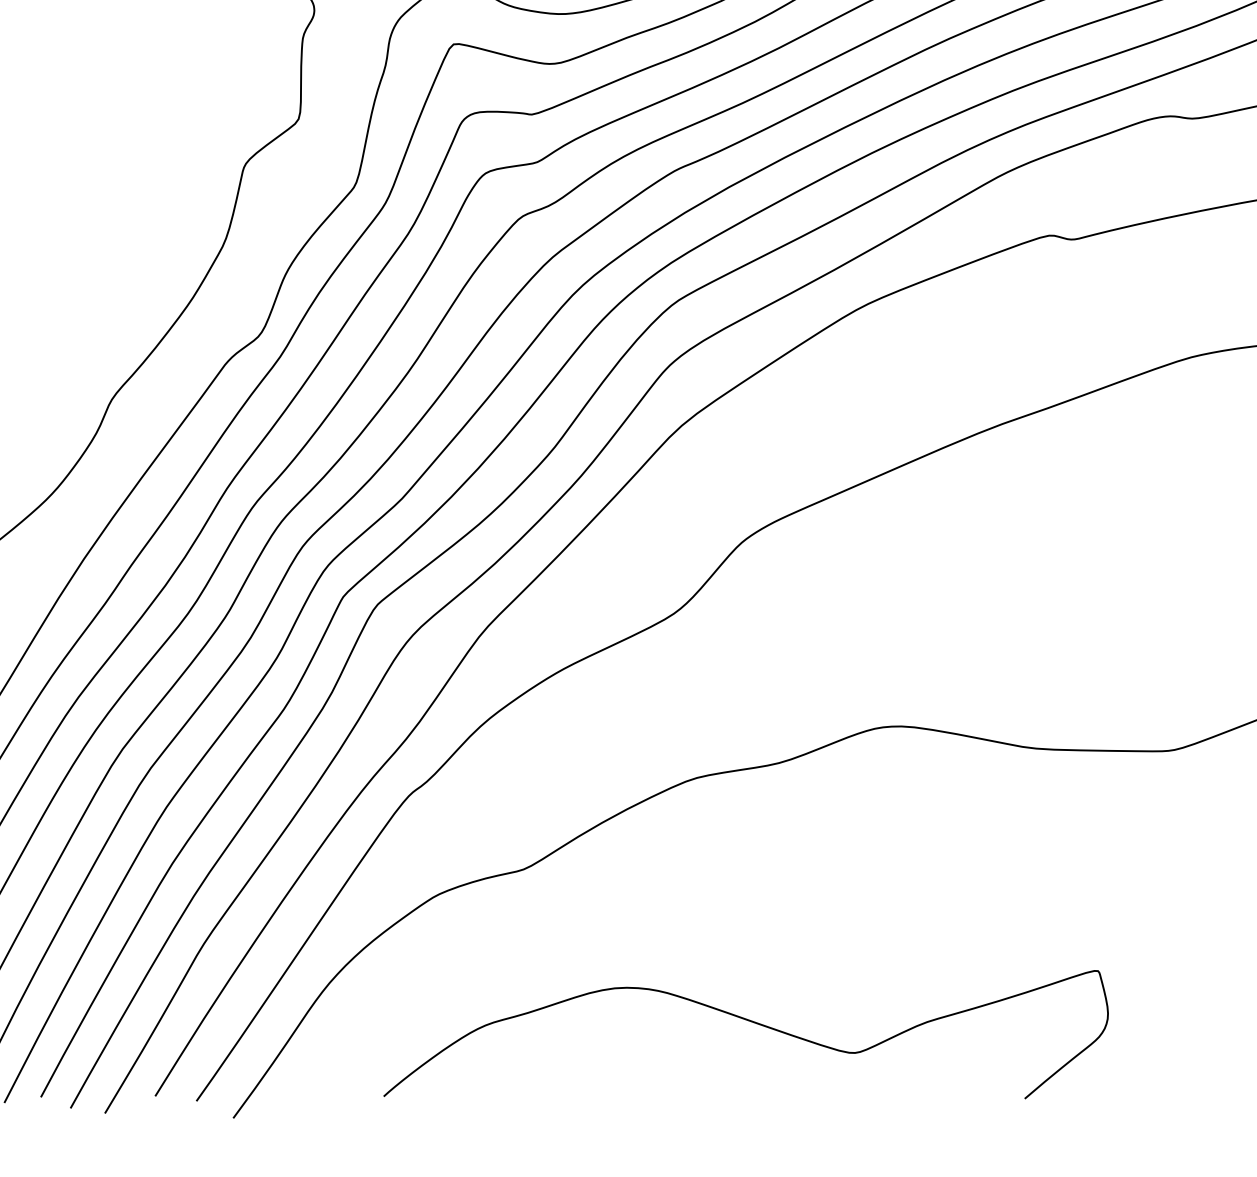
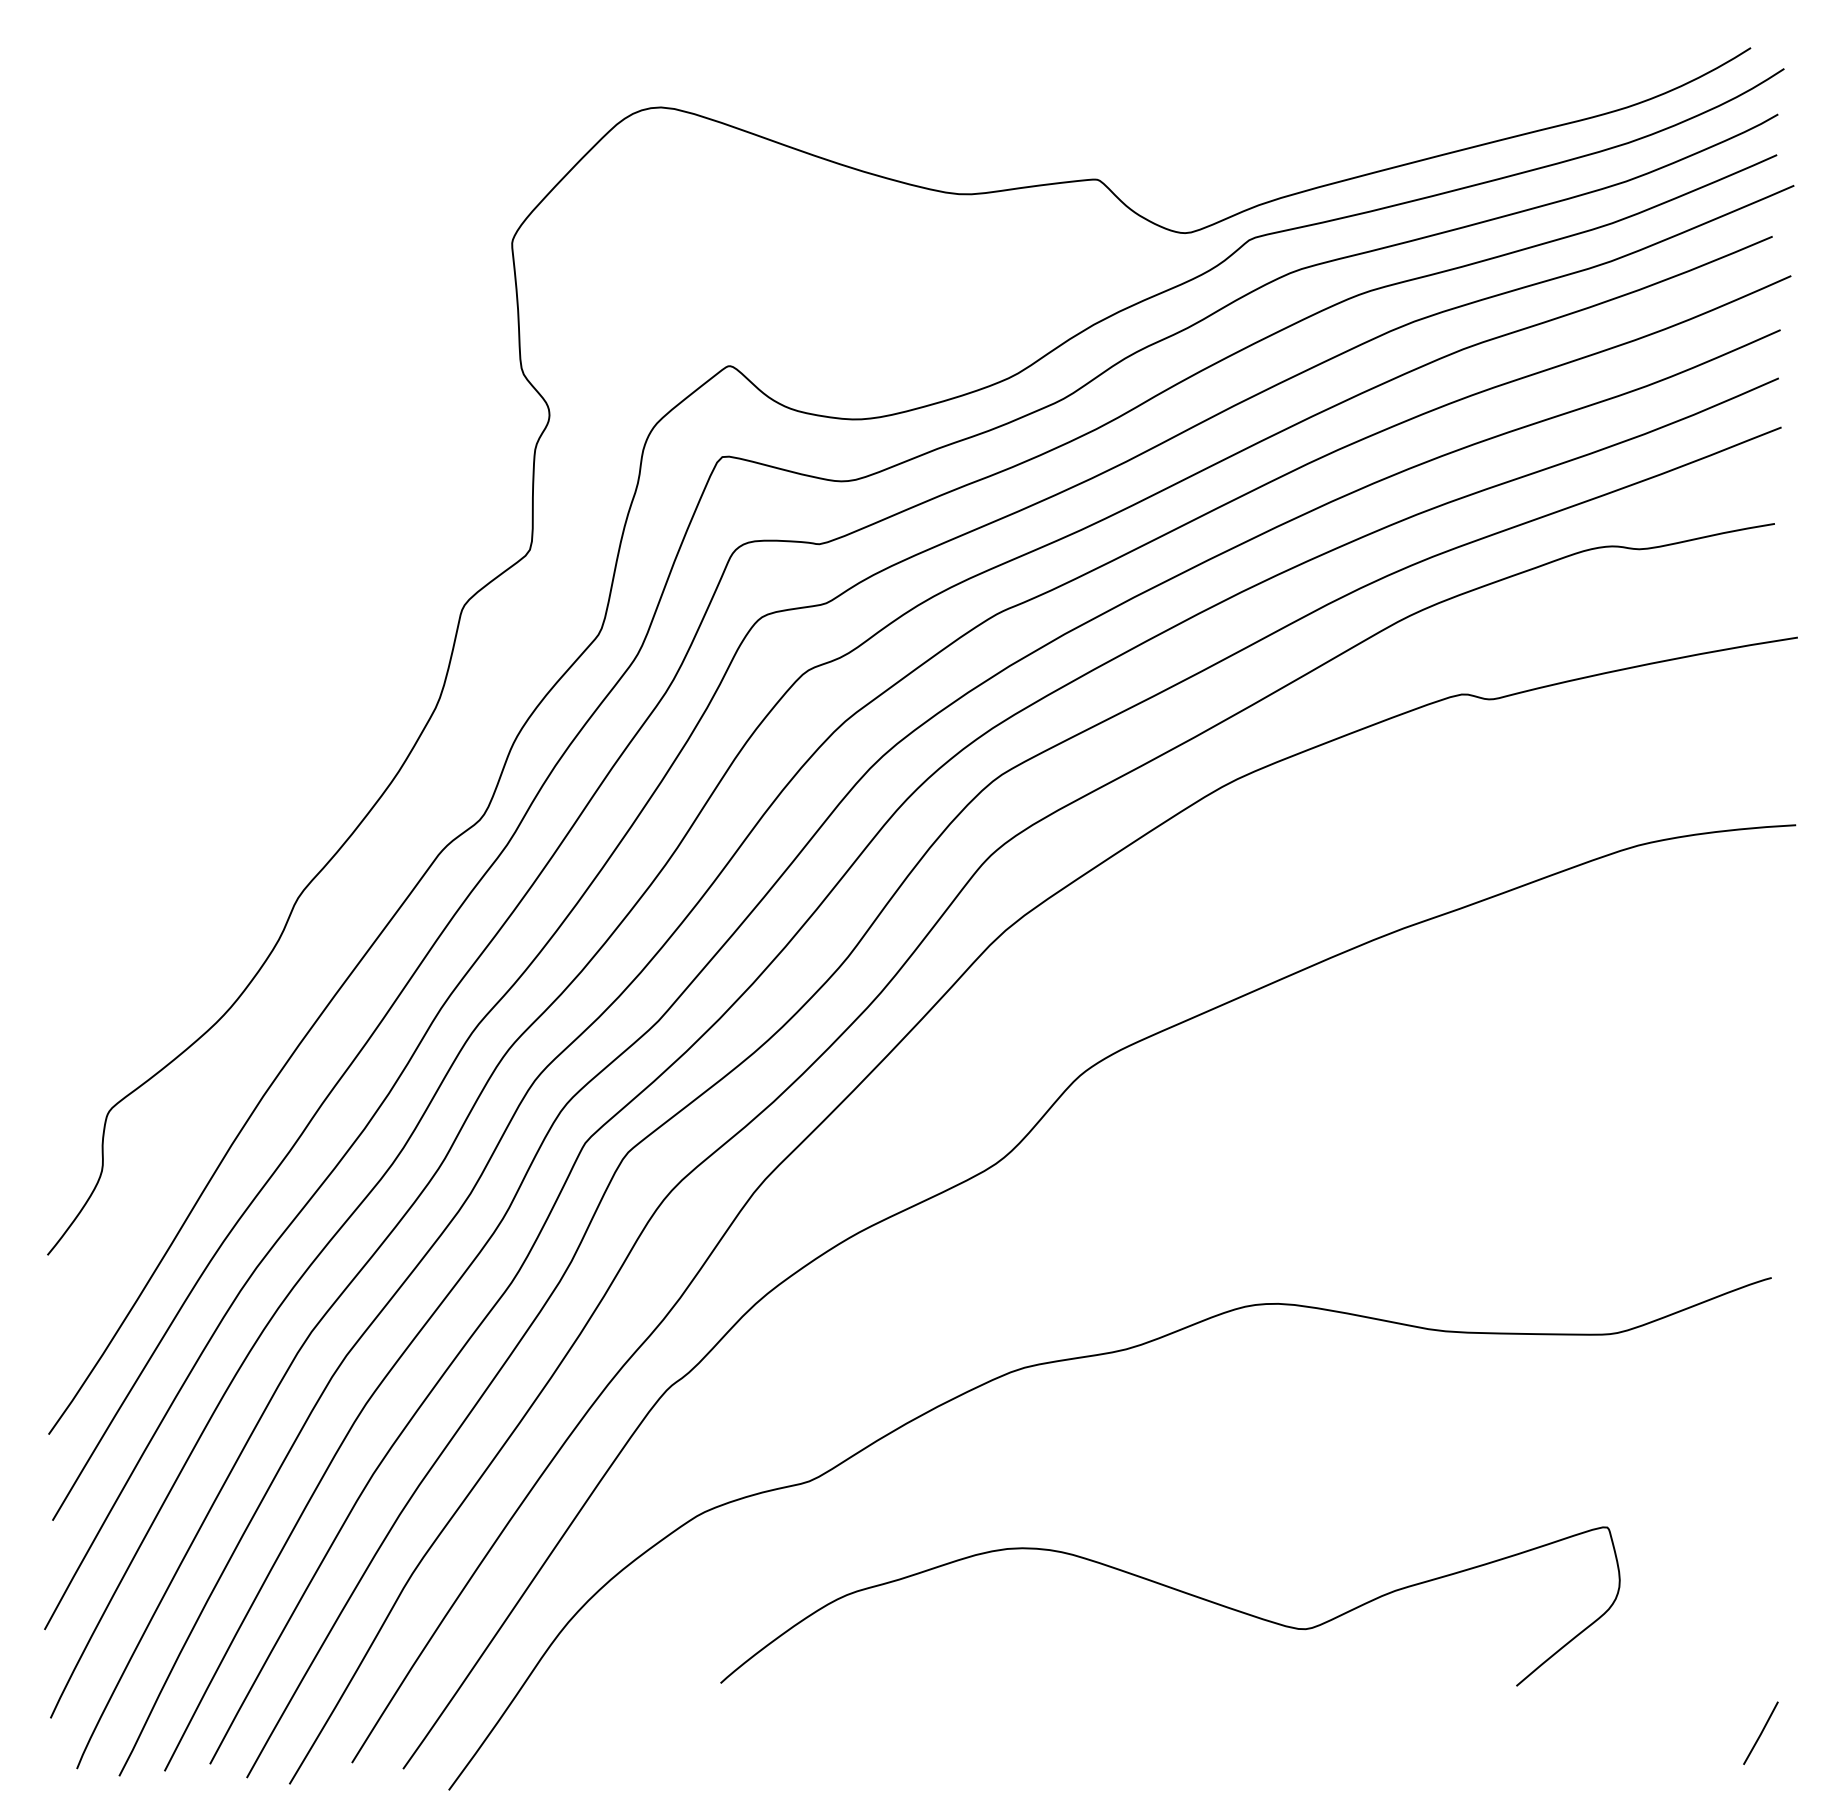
curve: (750, 1021) -> (1175, 1590), moved

